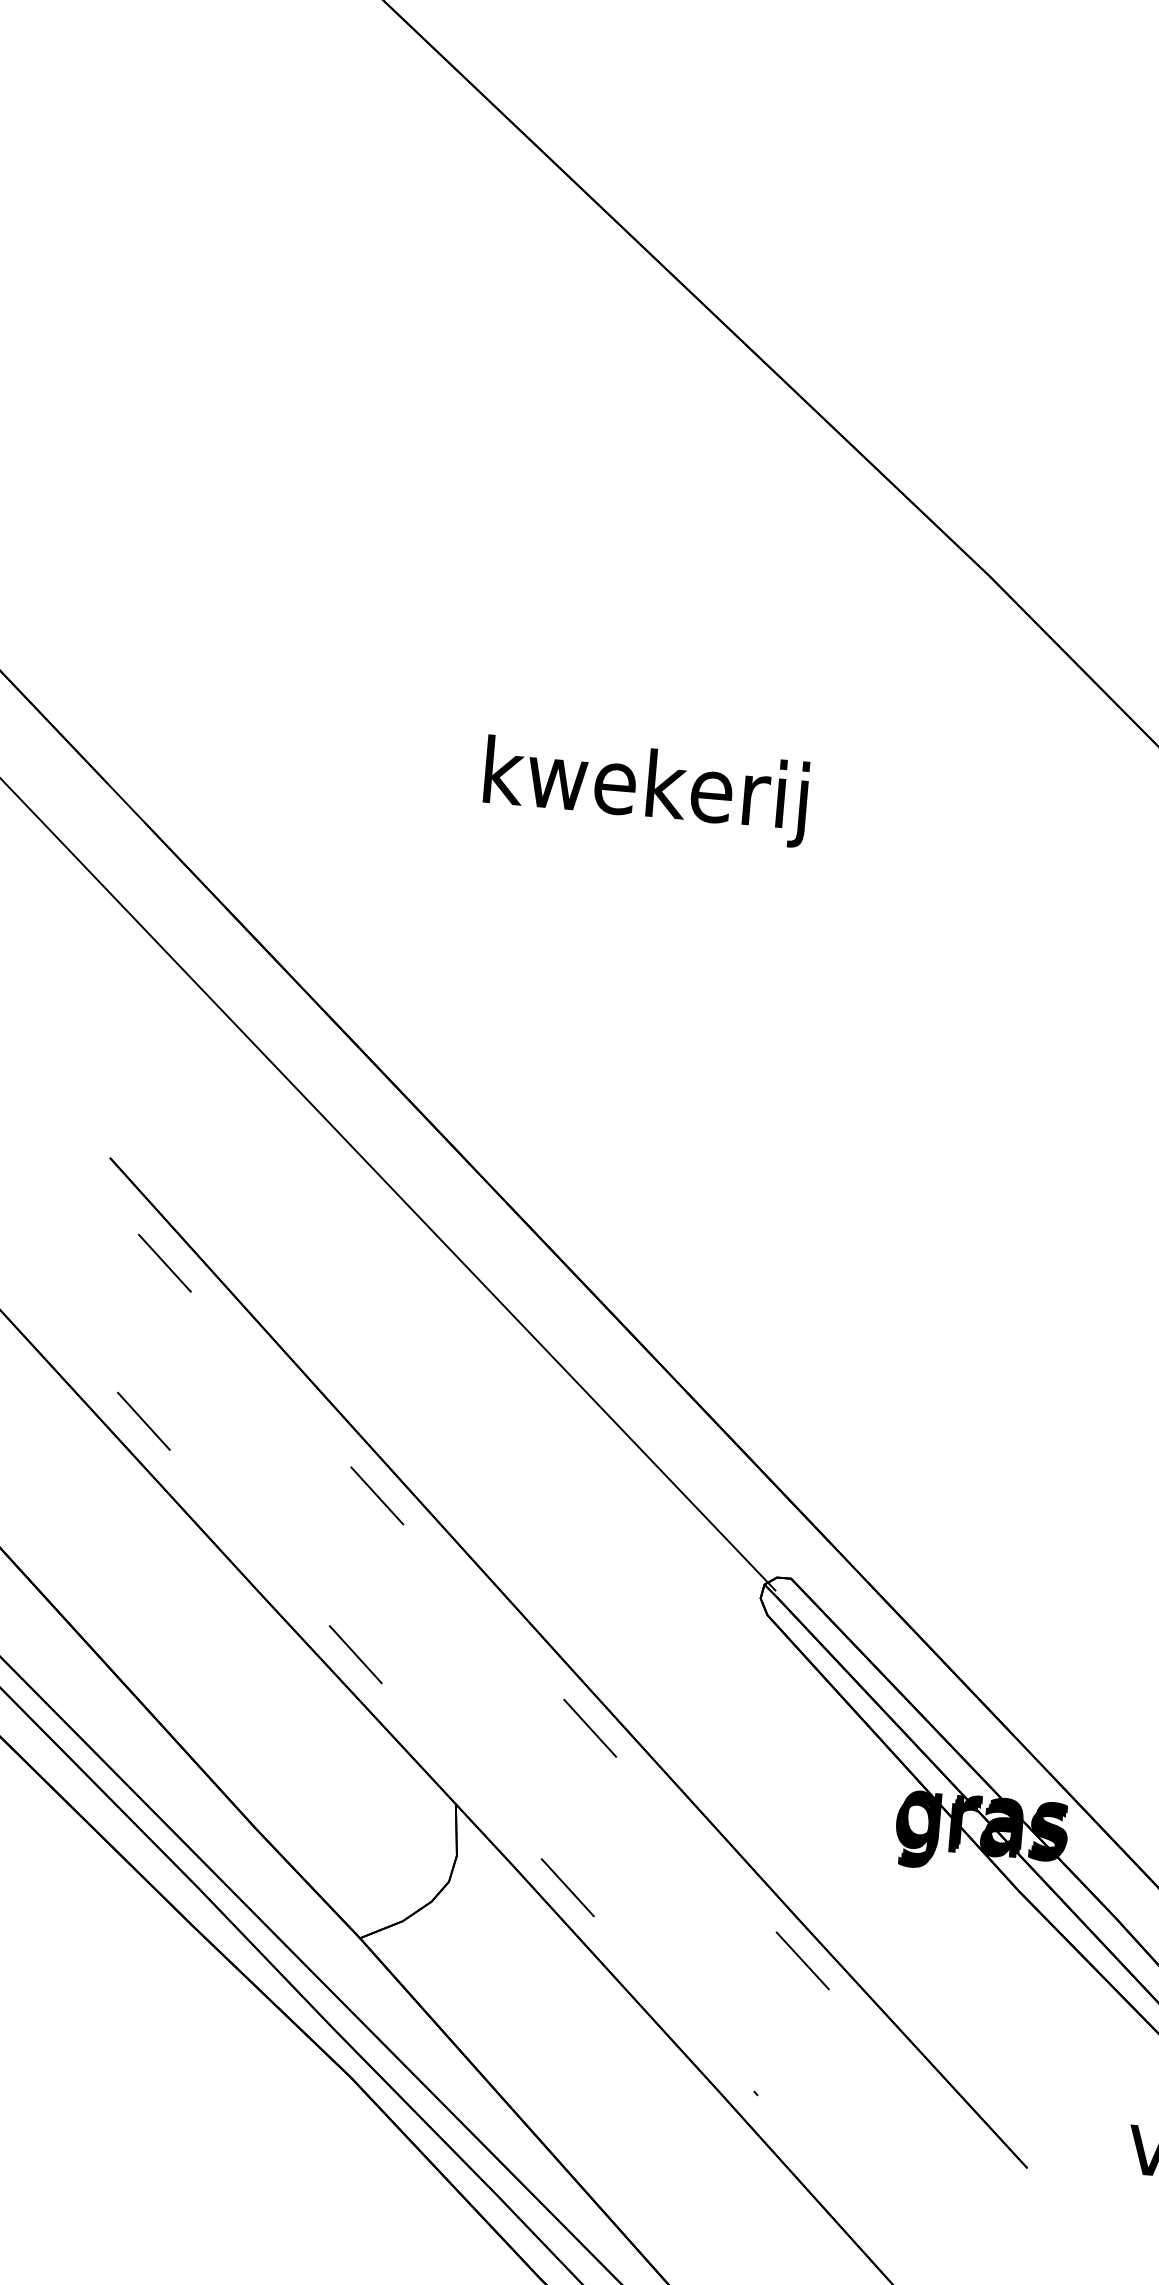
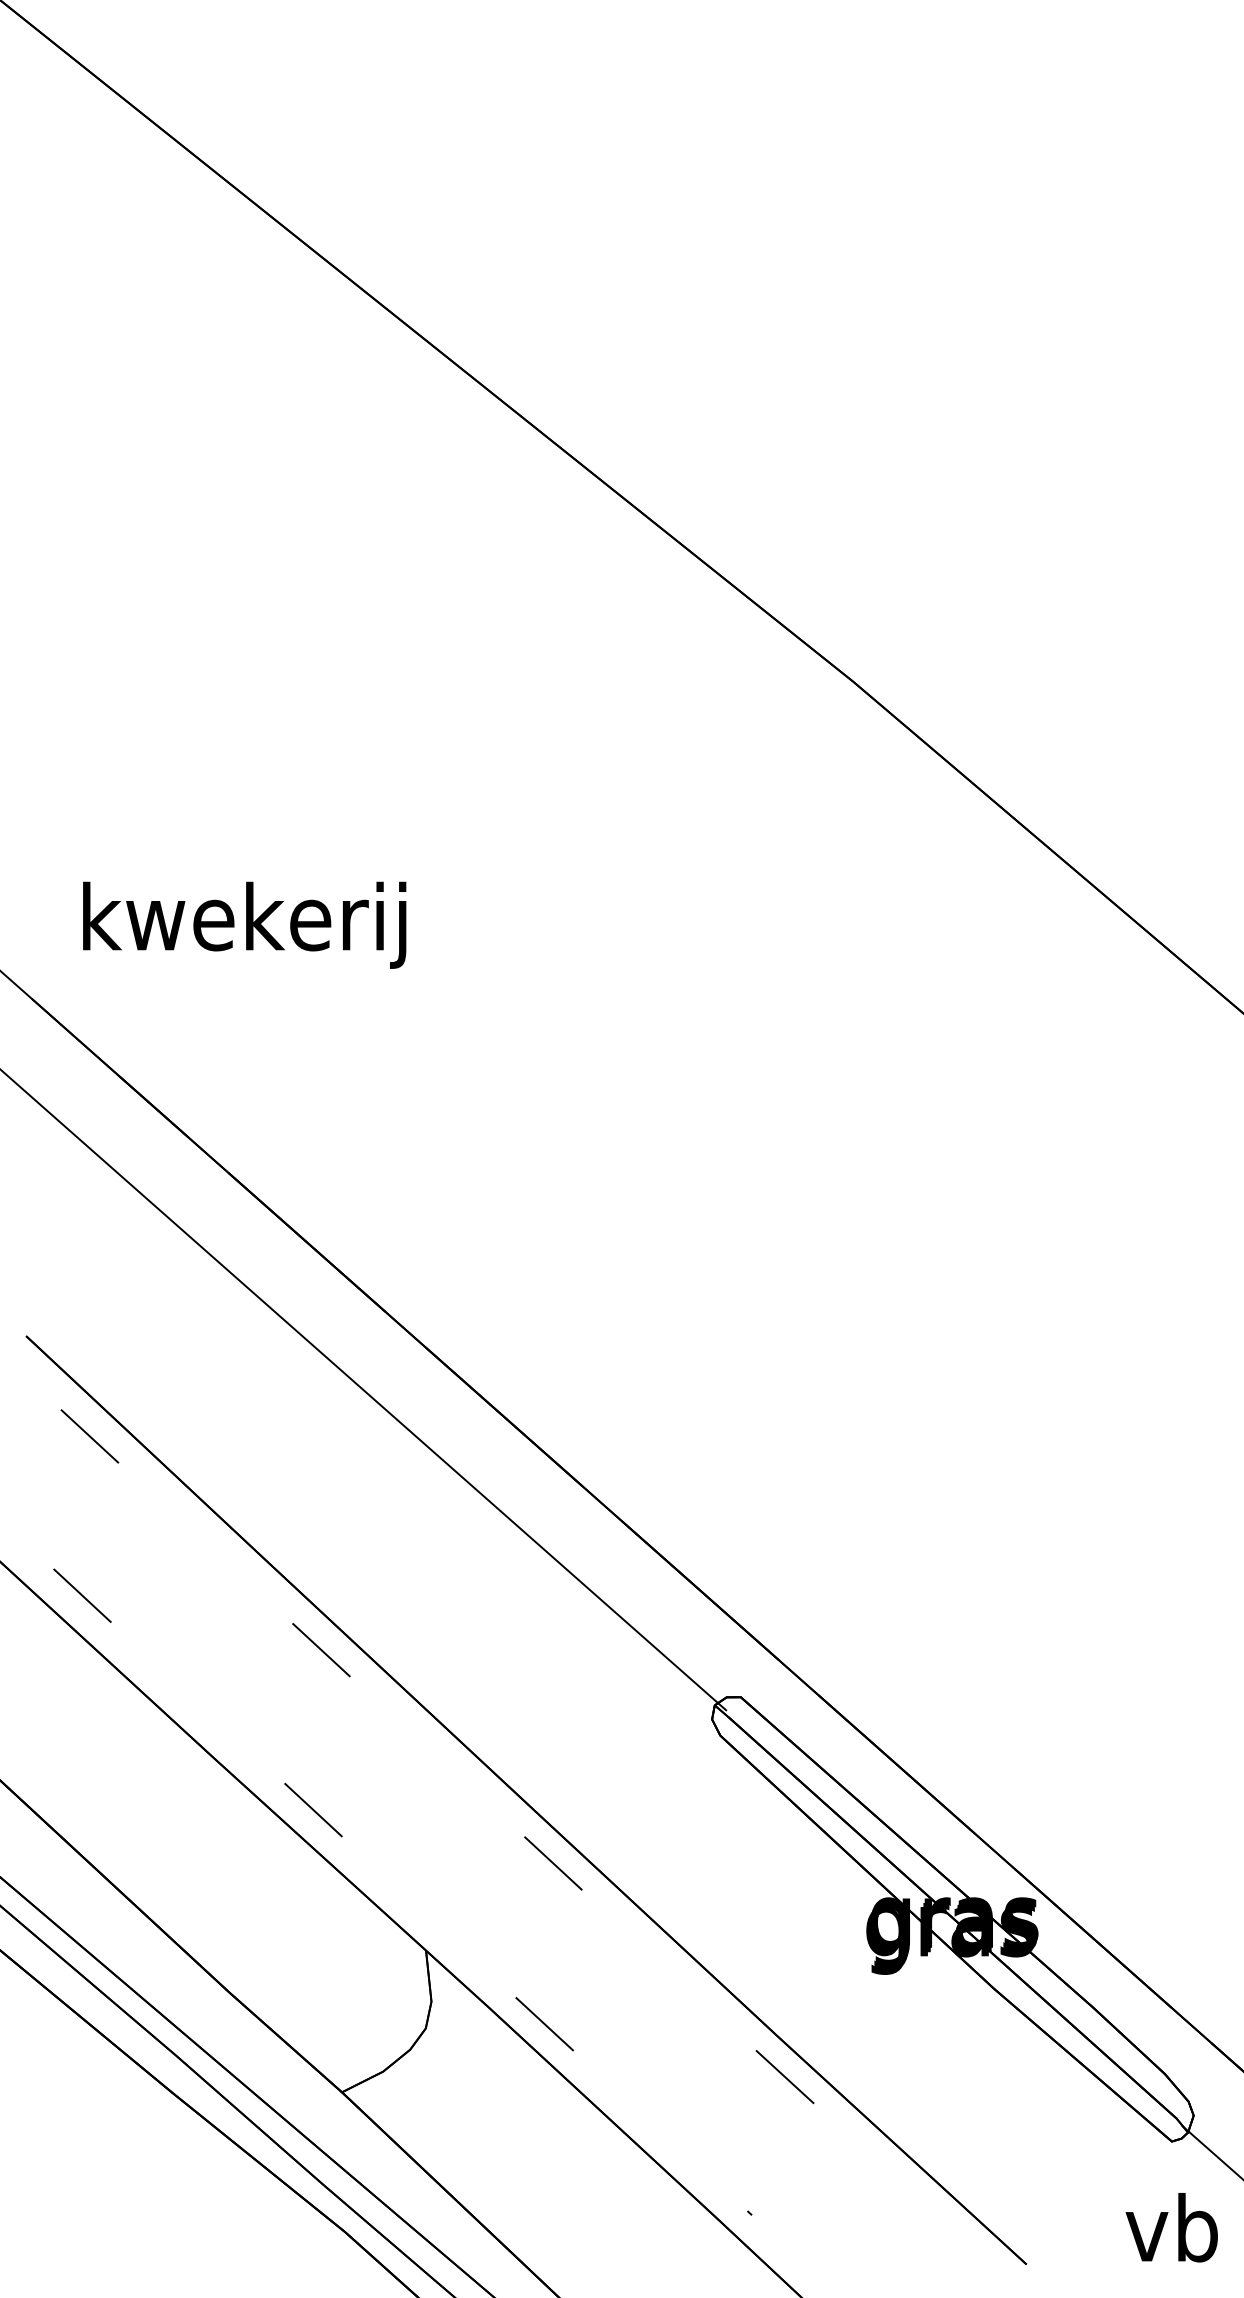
text: (645, 790) -> (244, 924), moved

